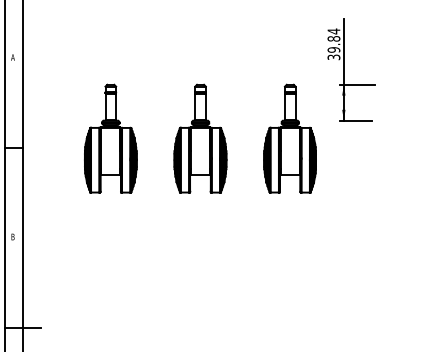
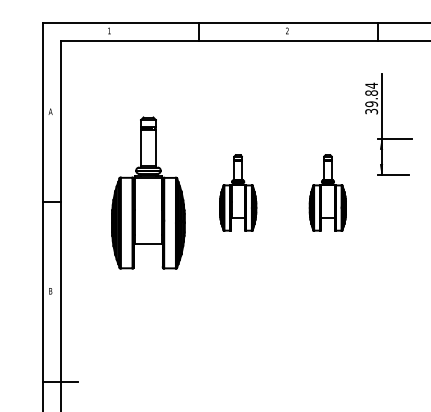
part: (110, 138) -> (148, 192), size x1.4
part: (199, 138) -> (237, 192), size x0.7
part: (289, 138) -> (327, 192), size x0.7

